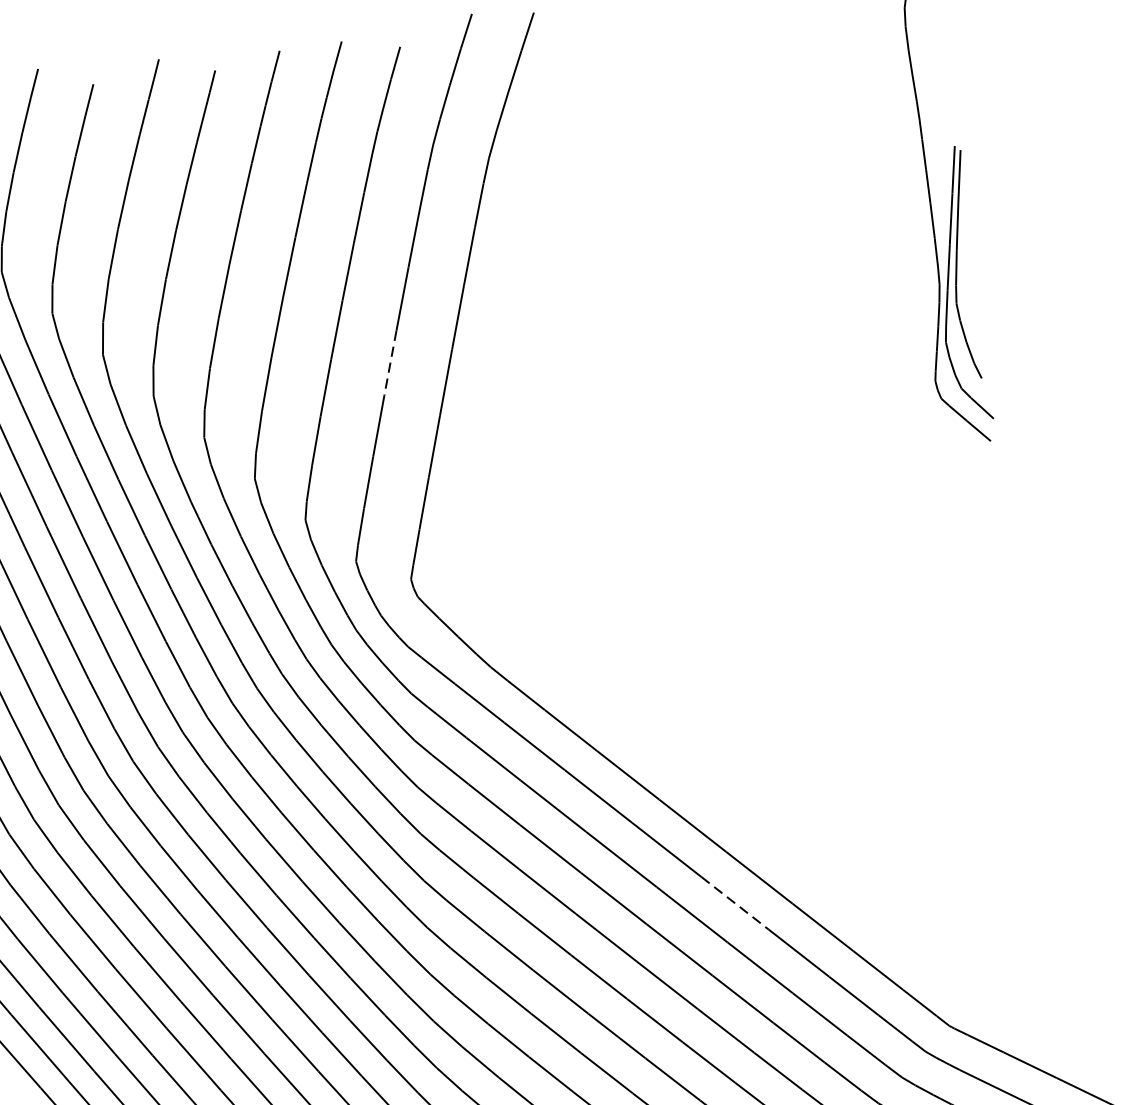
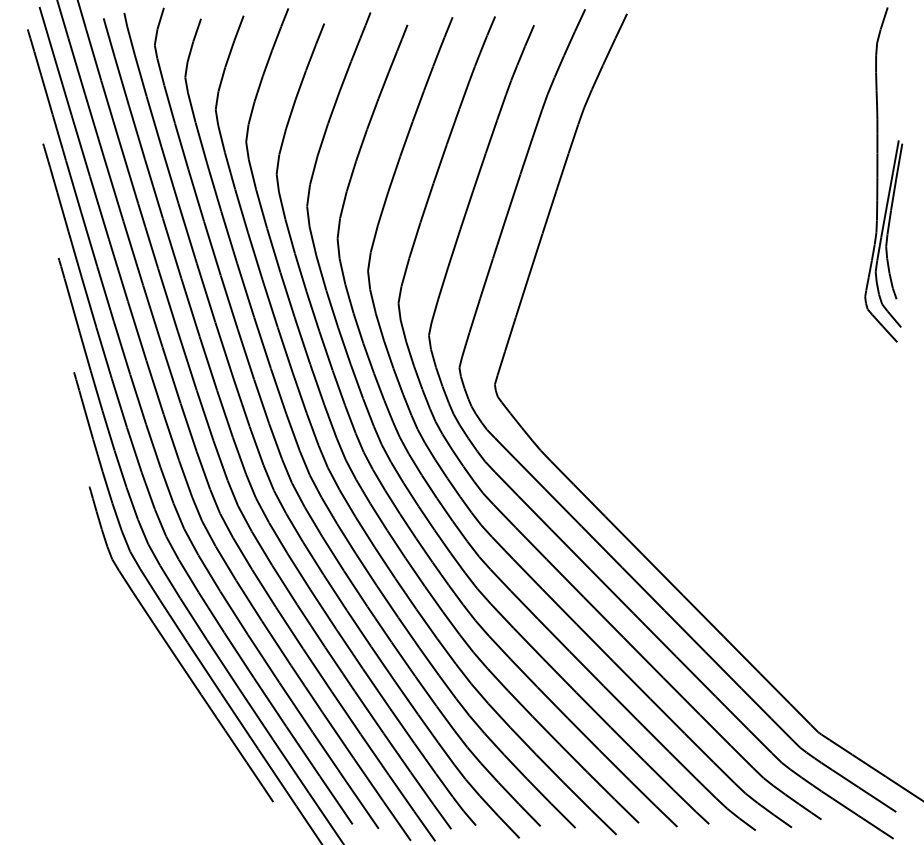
line: (389, 363) -> (499, 237), dashed -> solid
line: (734, 902) -> (684, 630), dashed -> solid

